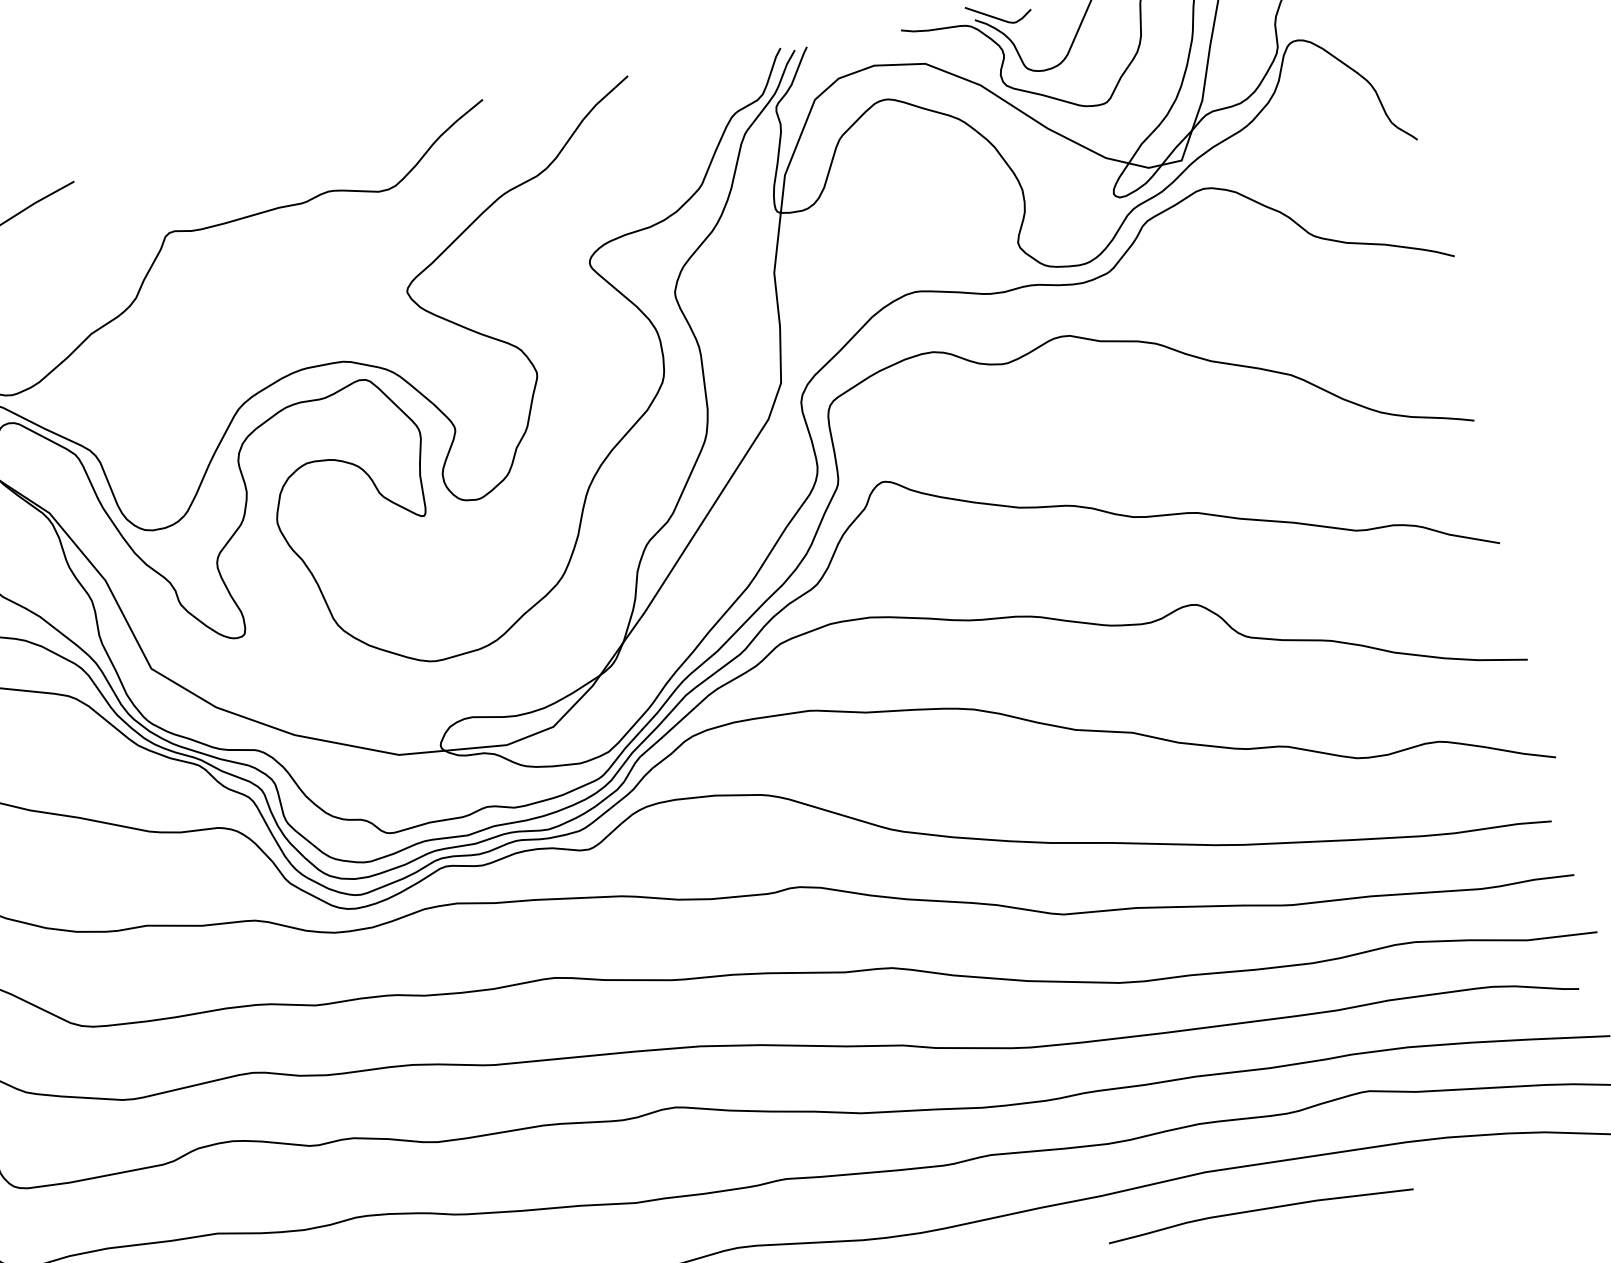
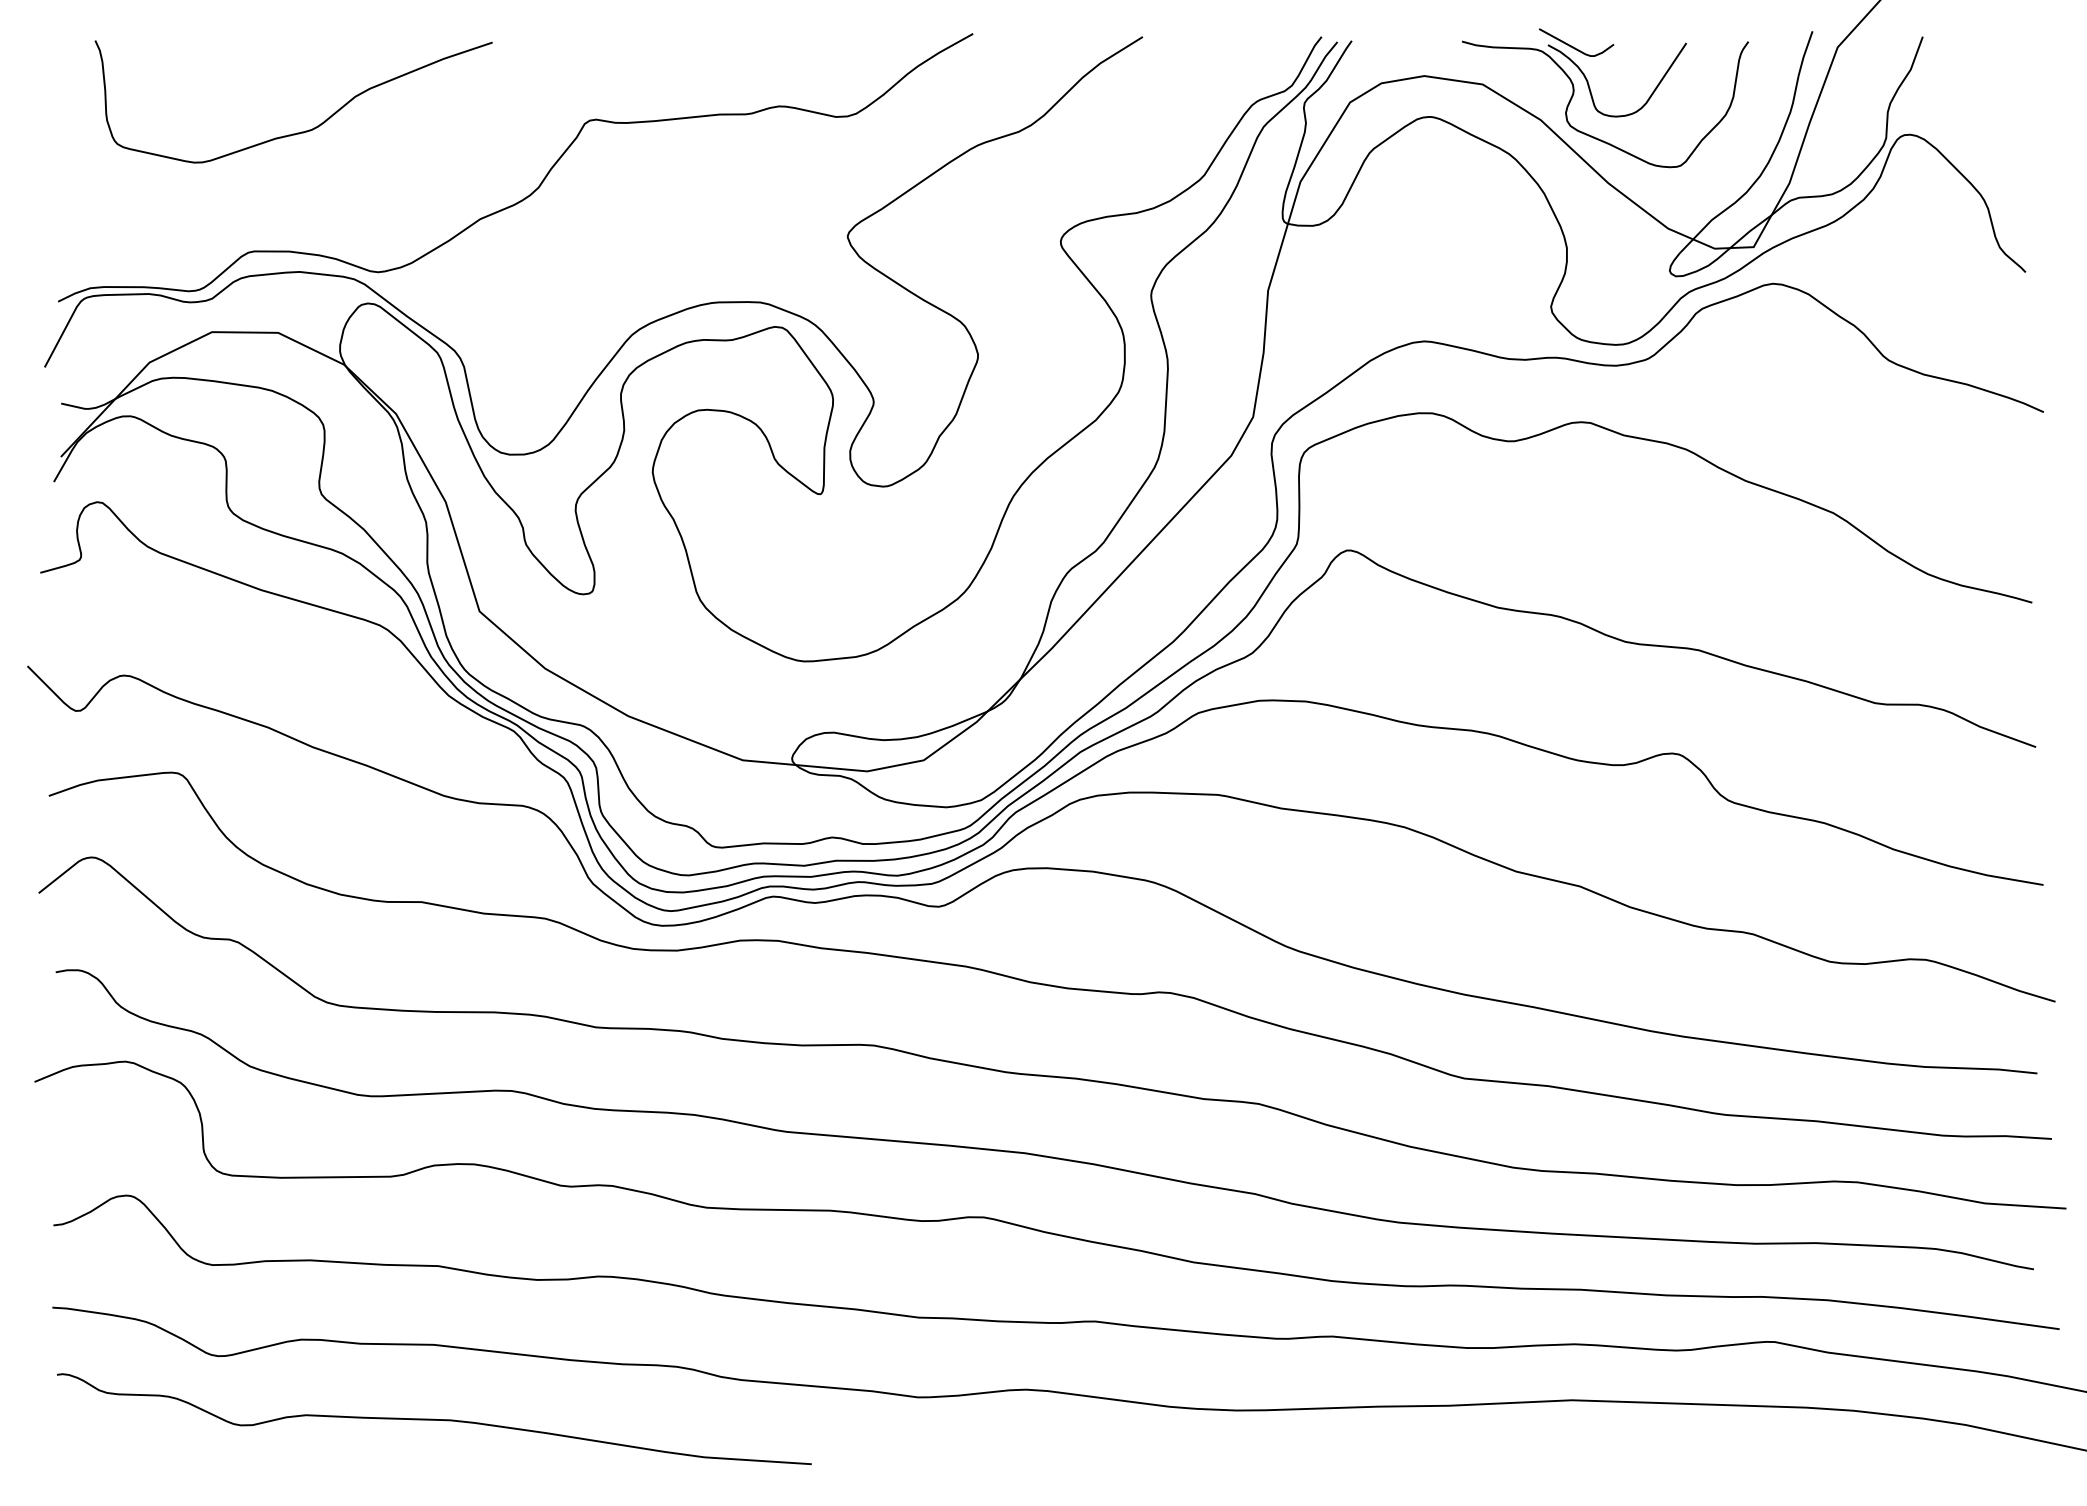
curve: (1259, 1210) -> (1625, 1454), removed

